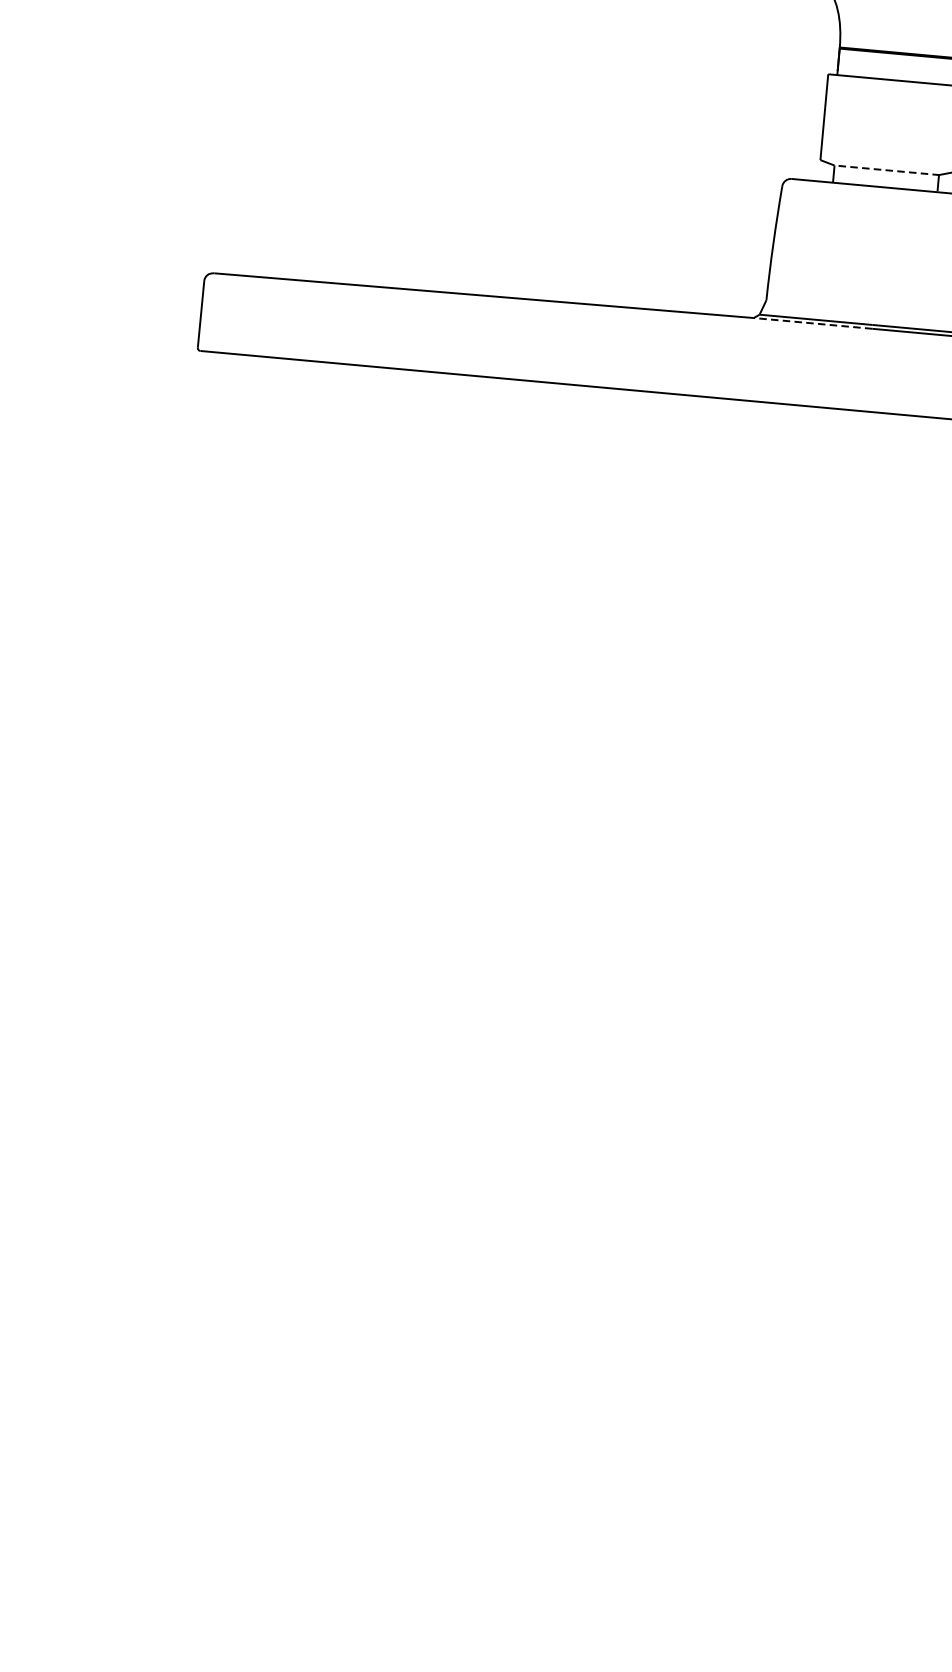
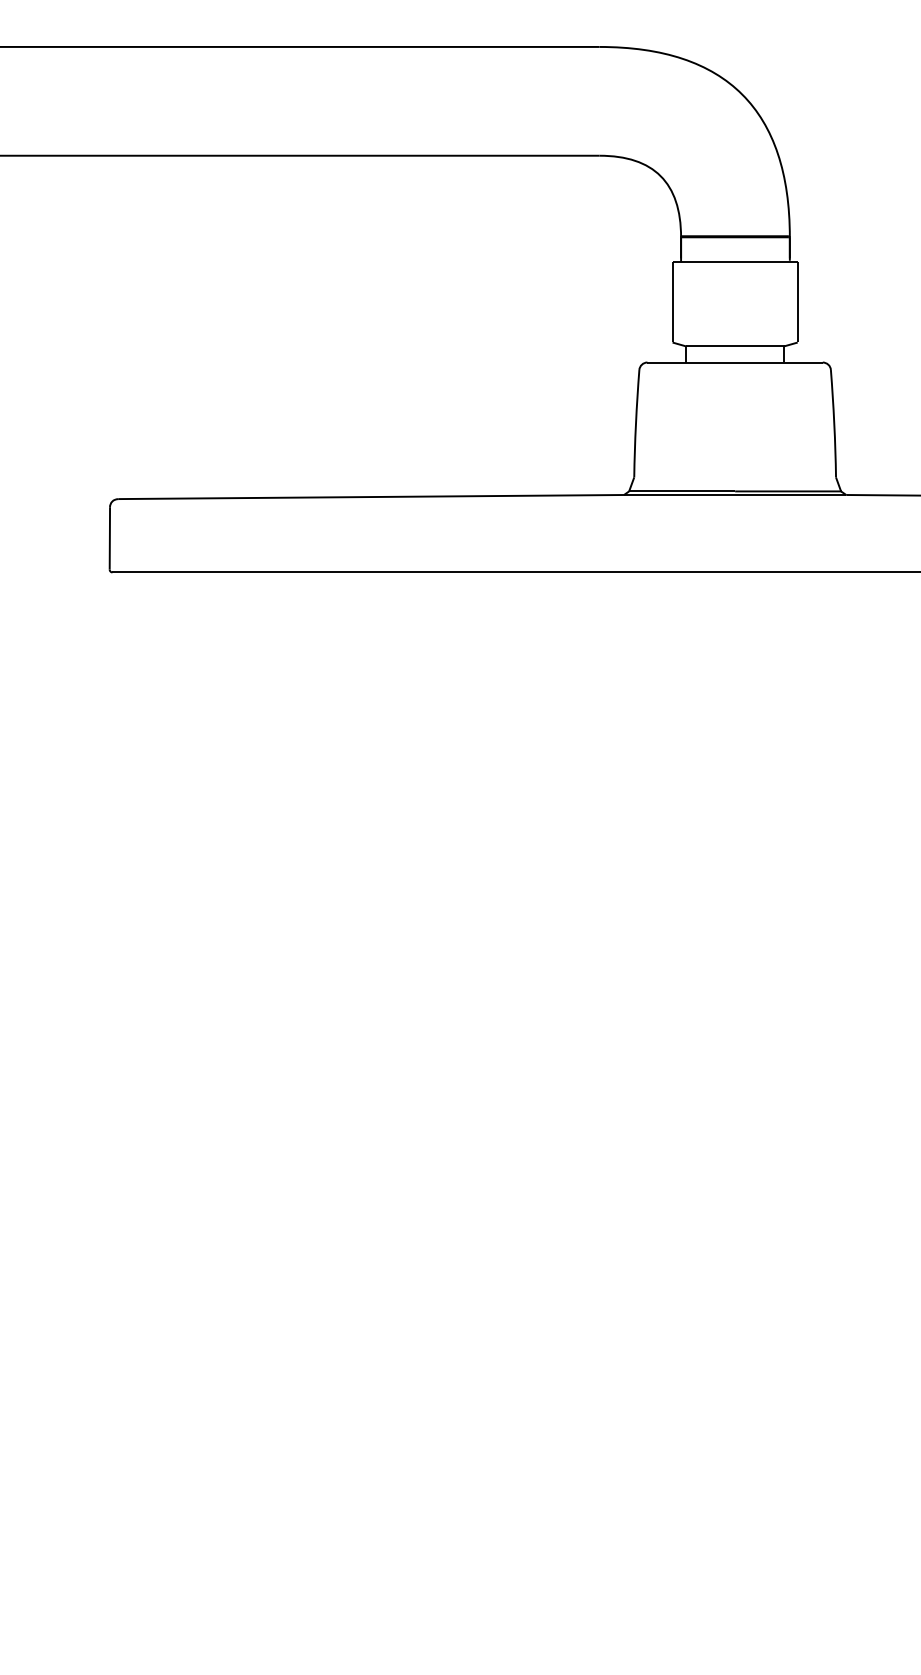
line: (887, 170) -> (735, 346), dashed -> solid
line: (812, 323) -> (679, 495), dashed -> solid

